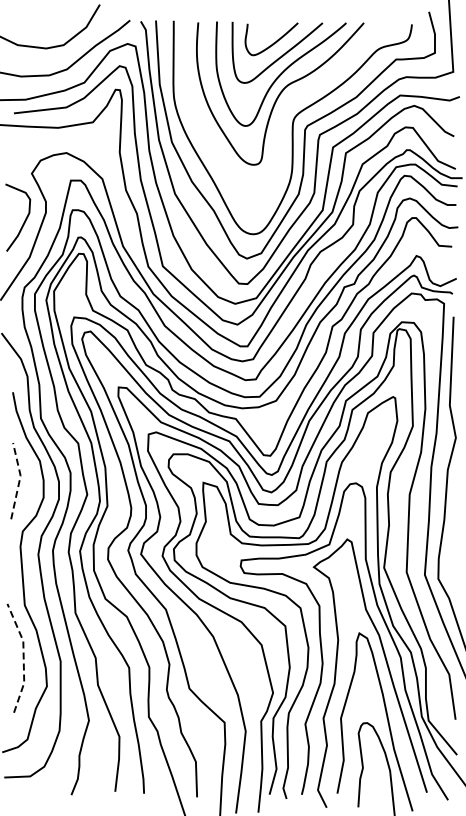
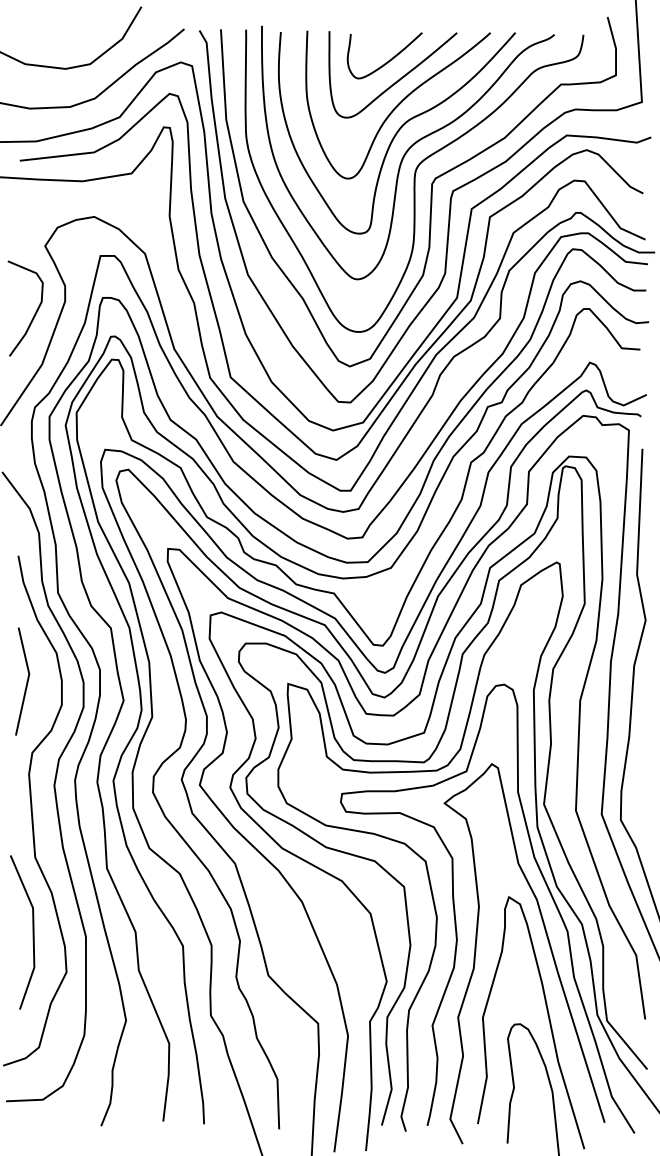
curve: (287, 107) -> (407, 152), added
line: (19, 480) -> (27, 680), dashed -> solid
line: (23, 657) -> (33, 931), dashed -> solid

